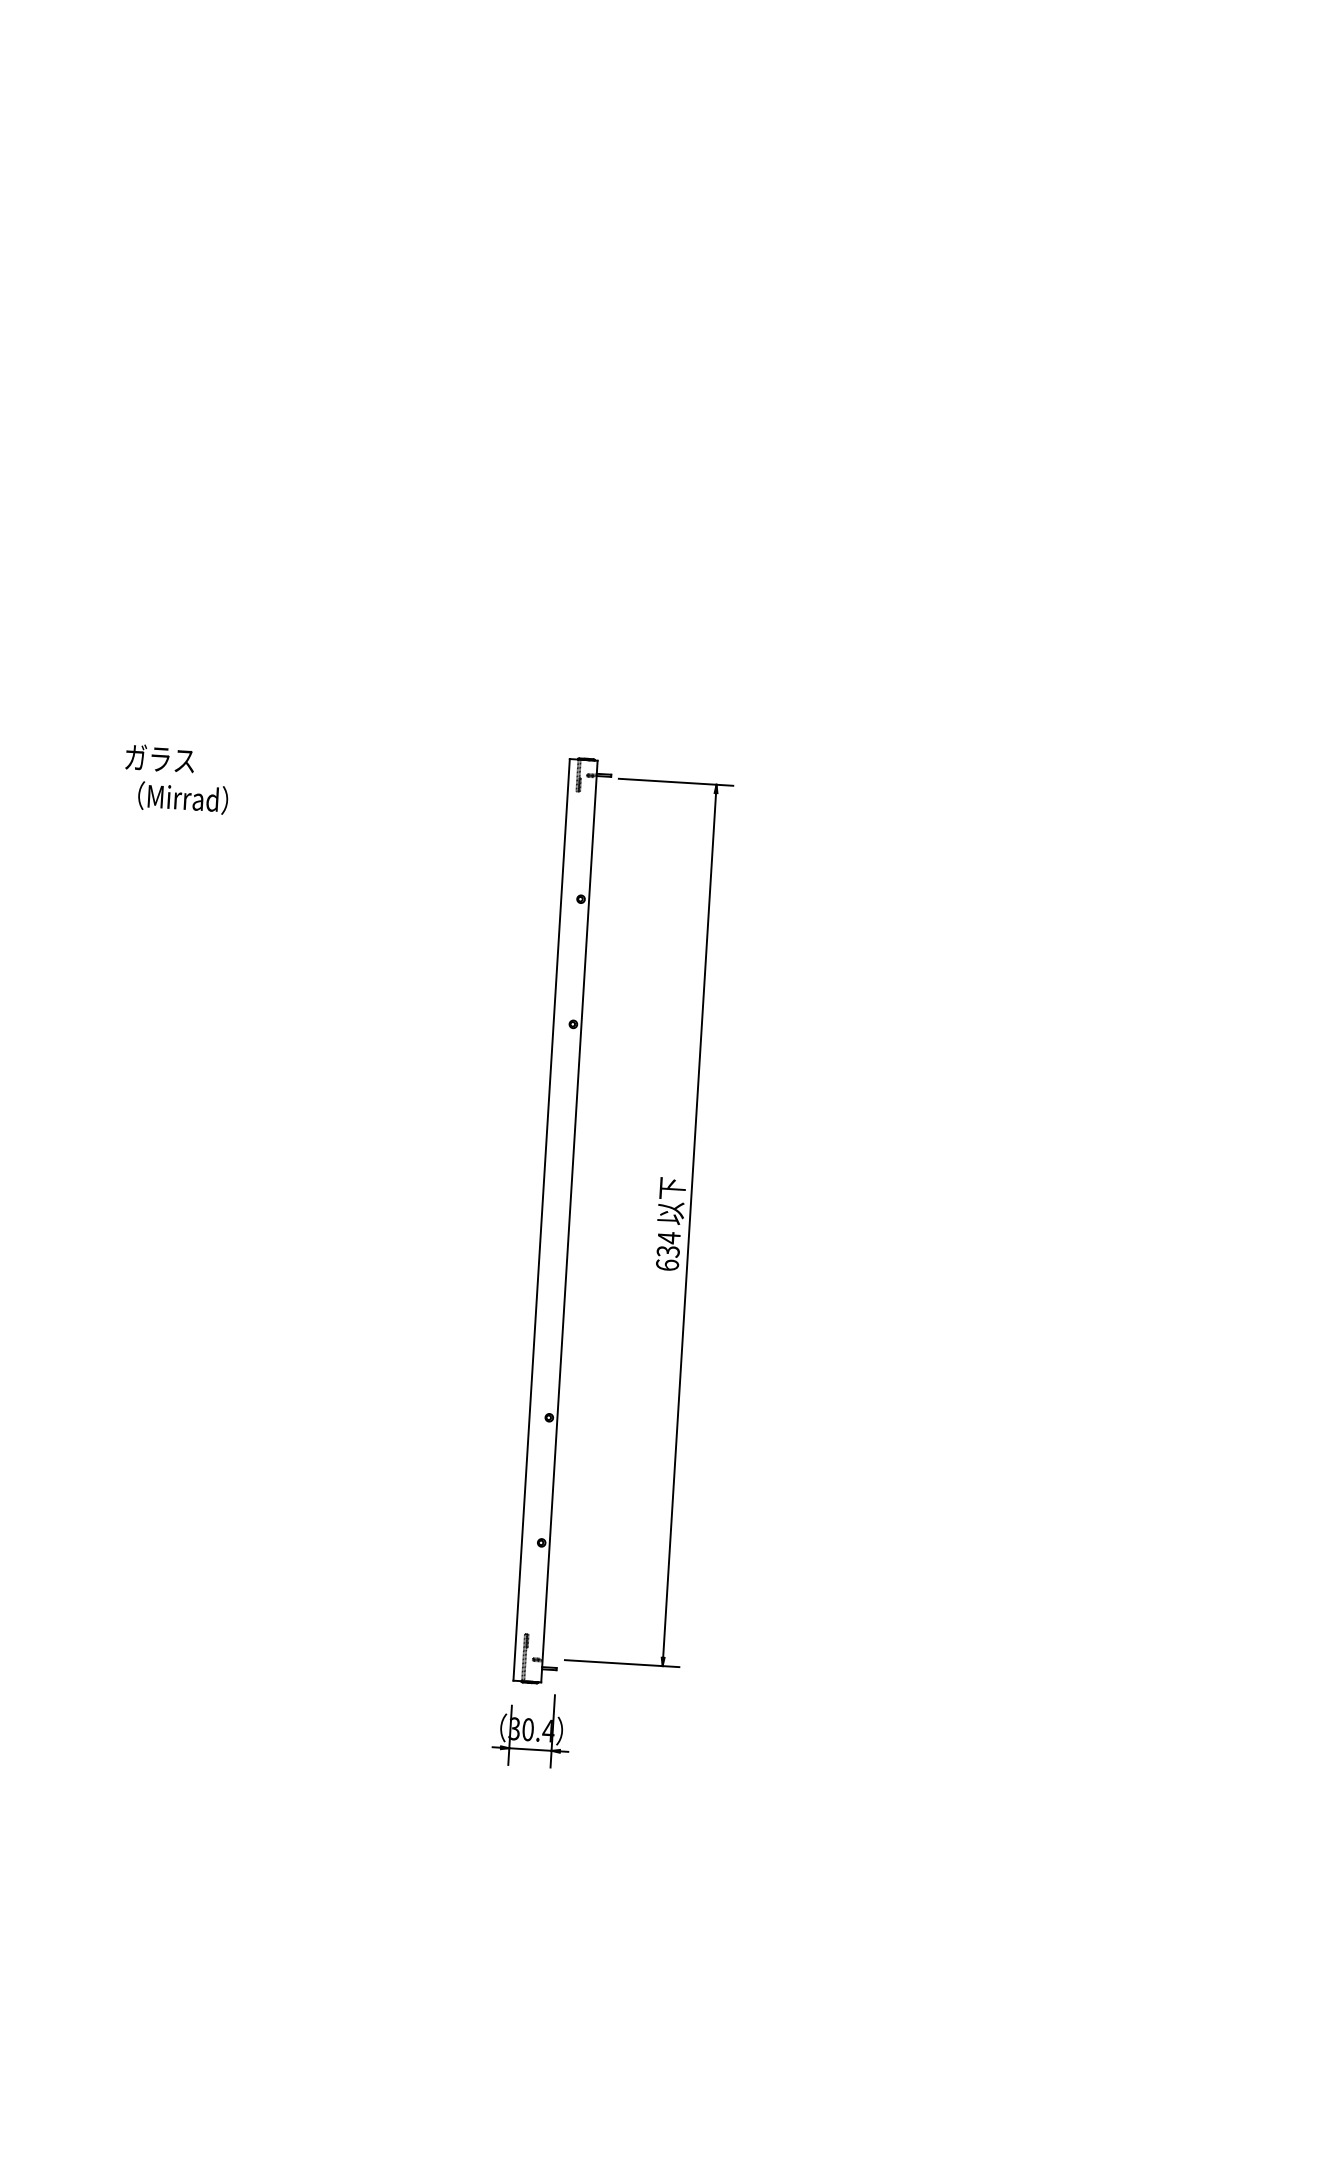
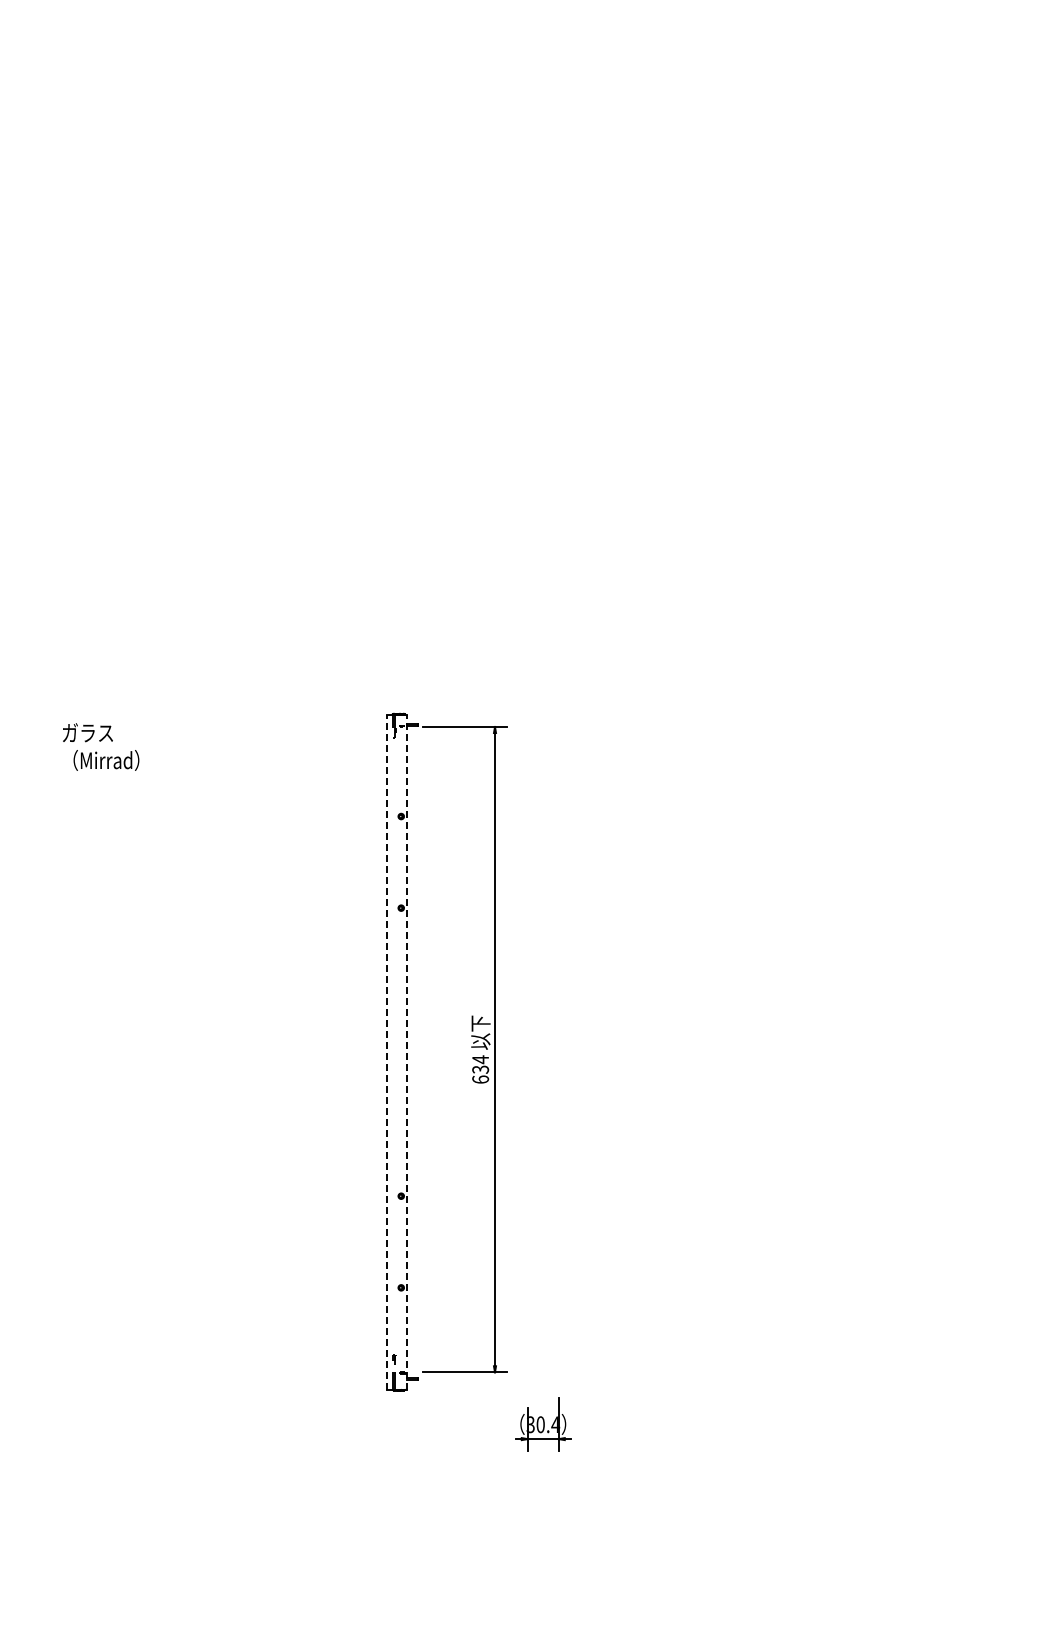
line: (541, 1218) -> (386, 1051), solid -> dashed
line: (569, 1220) -> (407, 1051), solid -> dashed
part: (531, 1729) -> (543, 1424), moved

